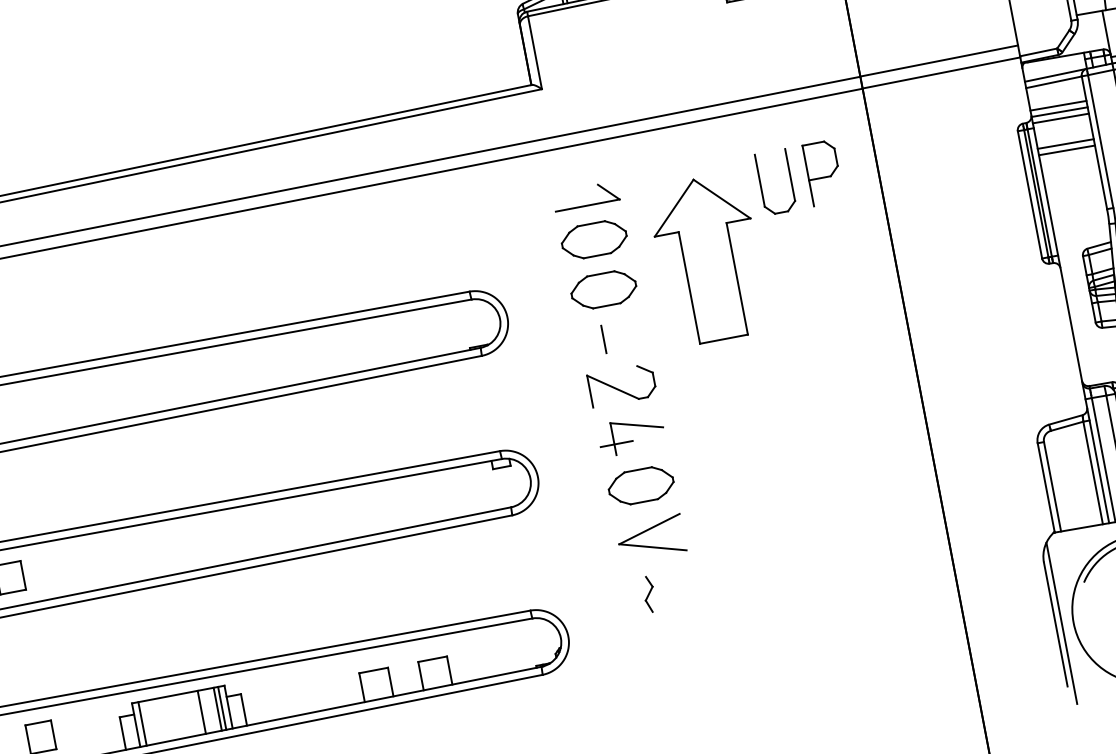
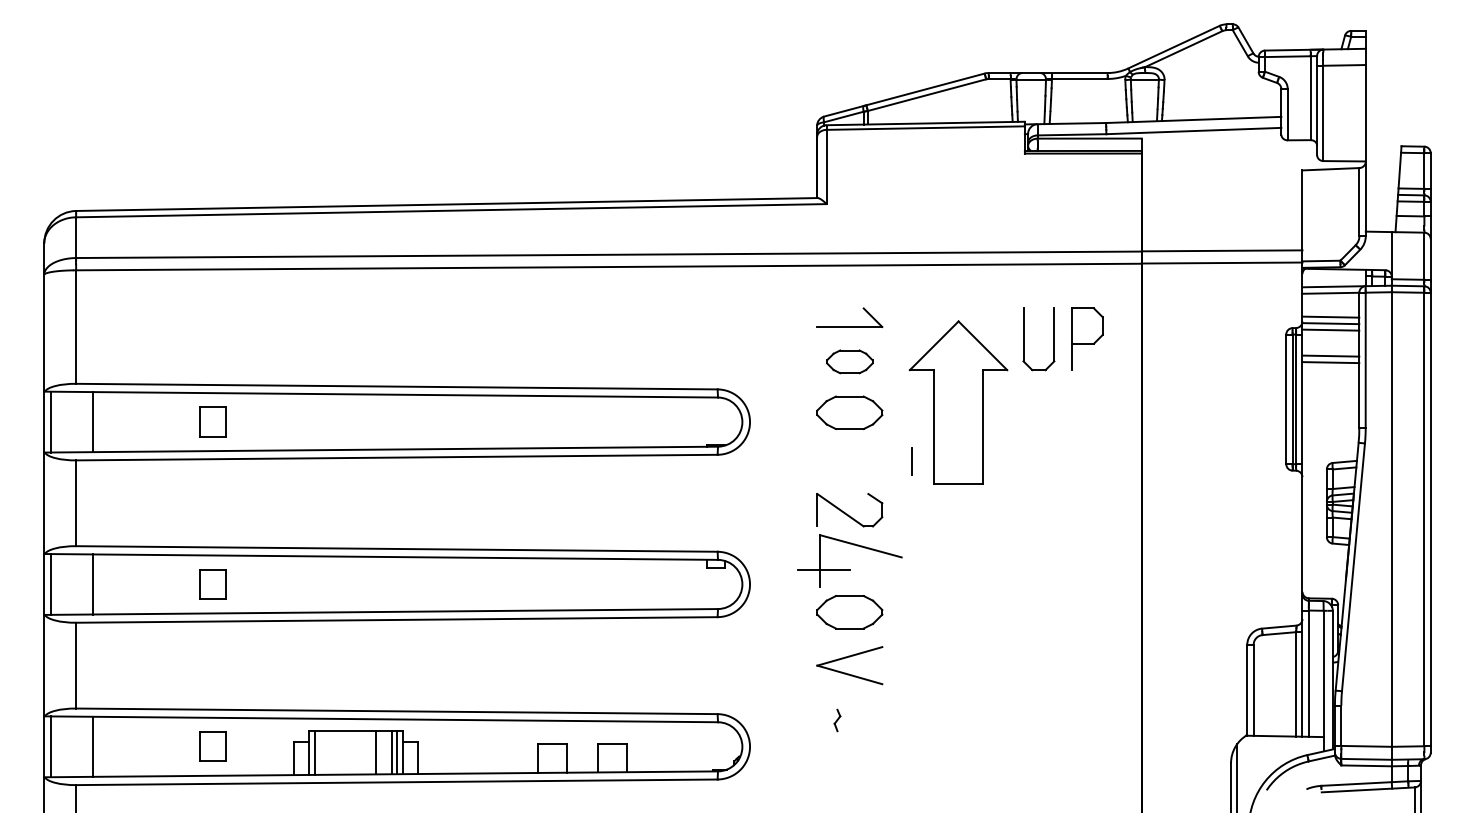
part: (593, 239) -> (849, 361), size x0.7
line: (603, 339) -> (911, 461), moved
part: (631, 435) -> (849, 561), size x1.6
part: (649, 594) -> (837, 720), size x0.6

